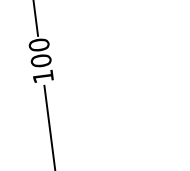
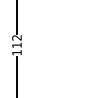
text: (39, 52) -> (16, 41), 100 -> 112

